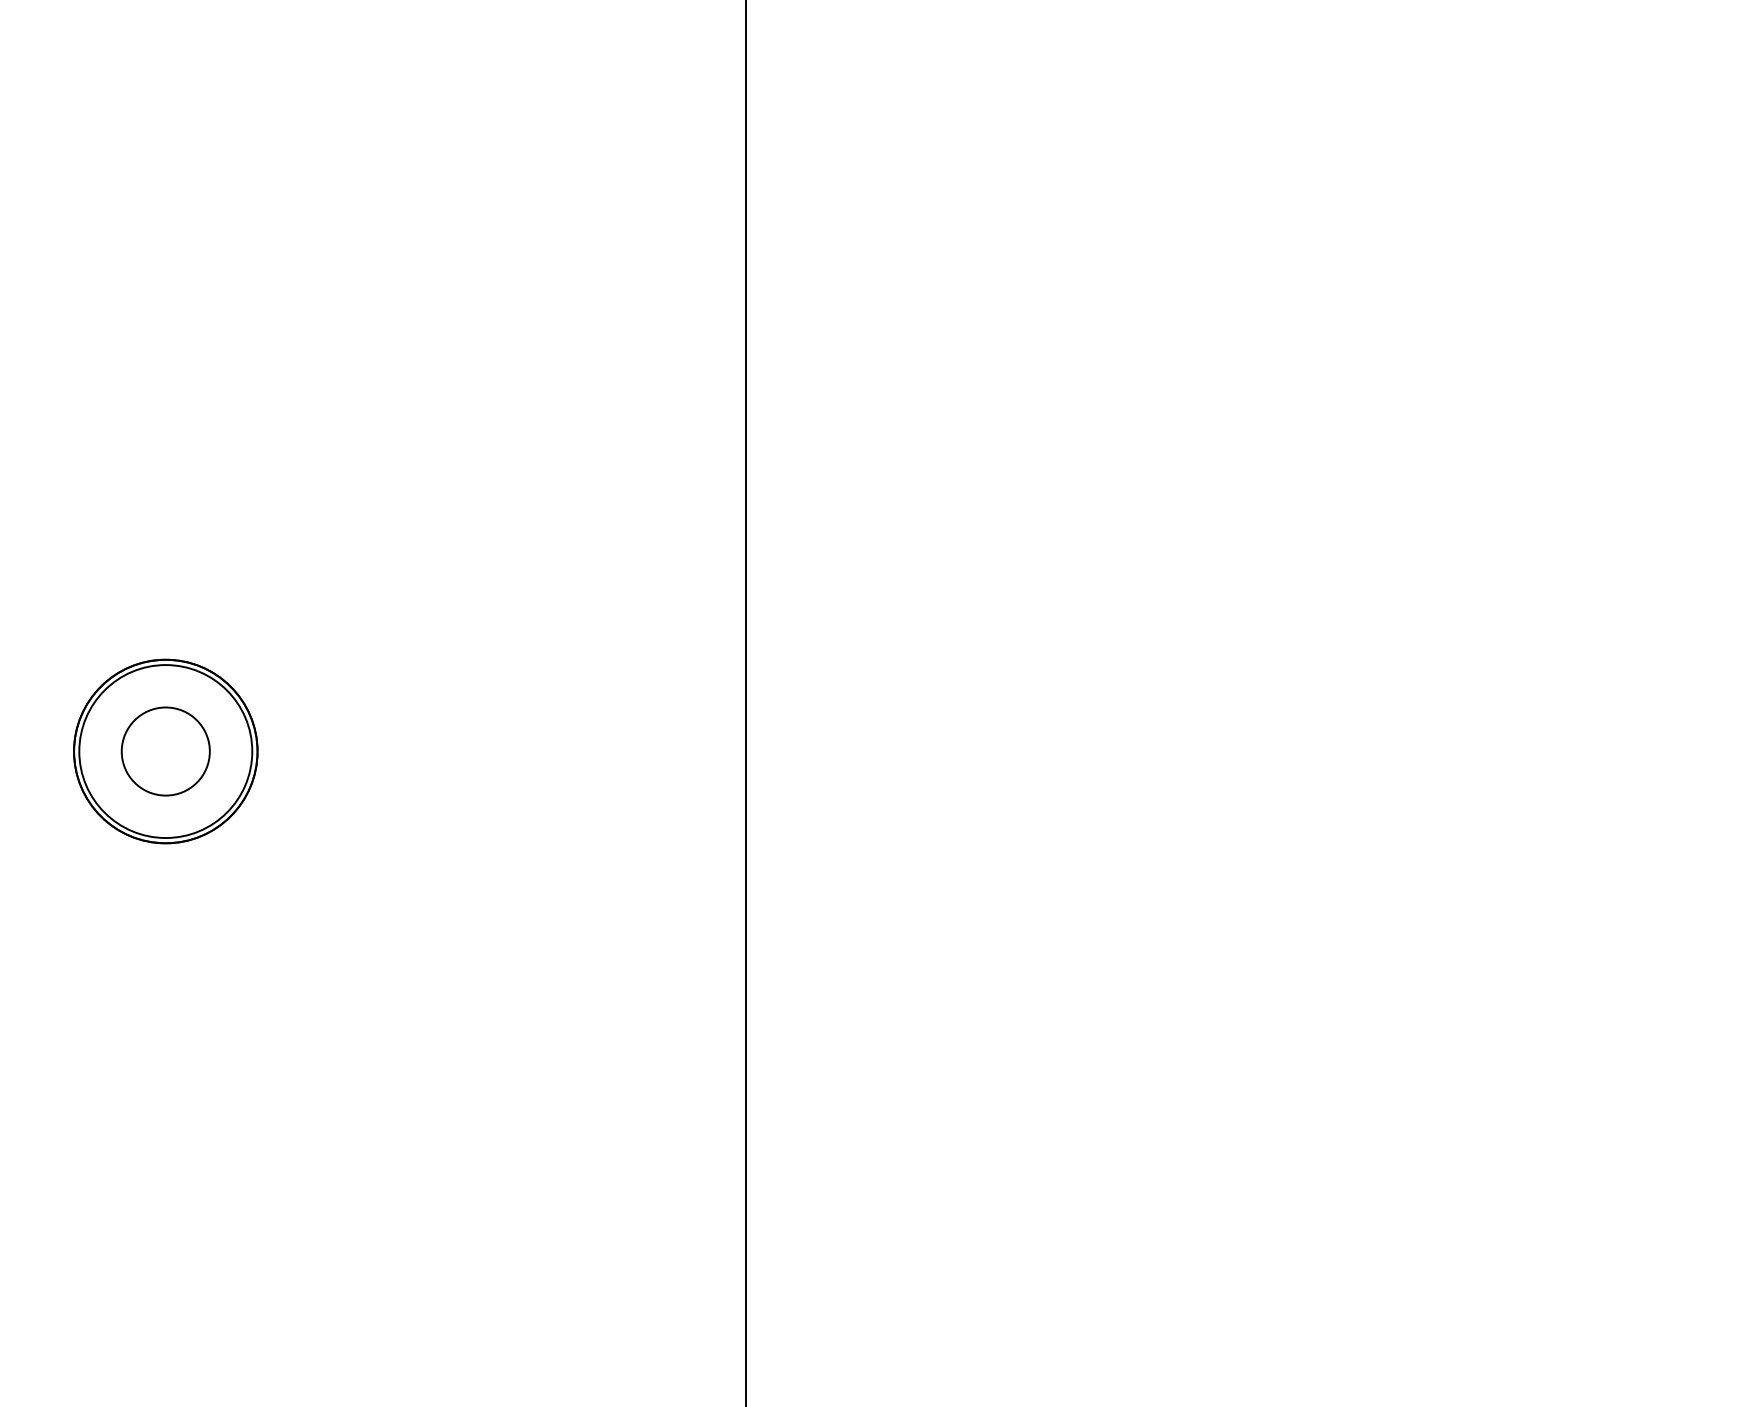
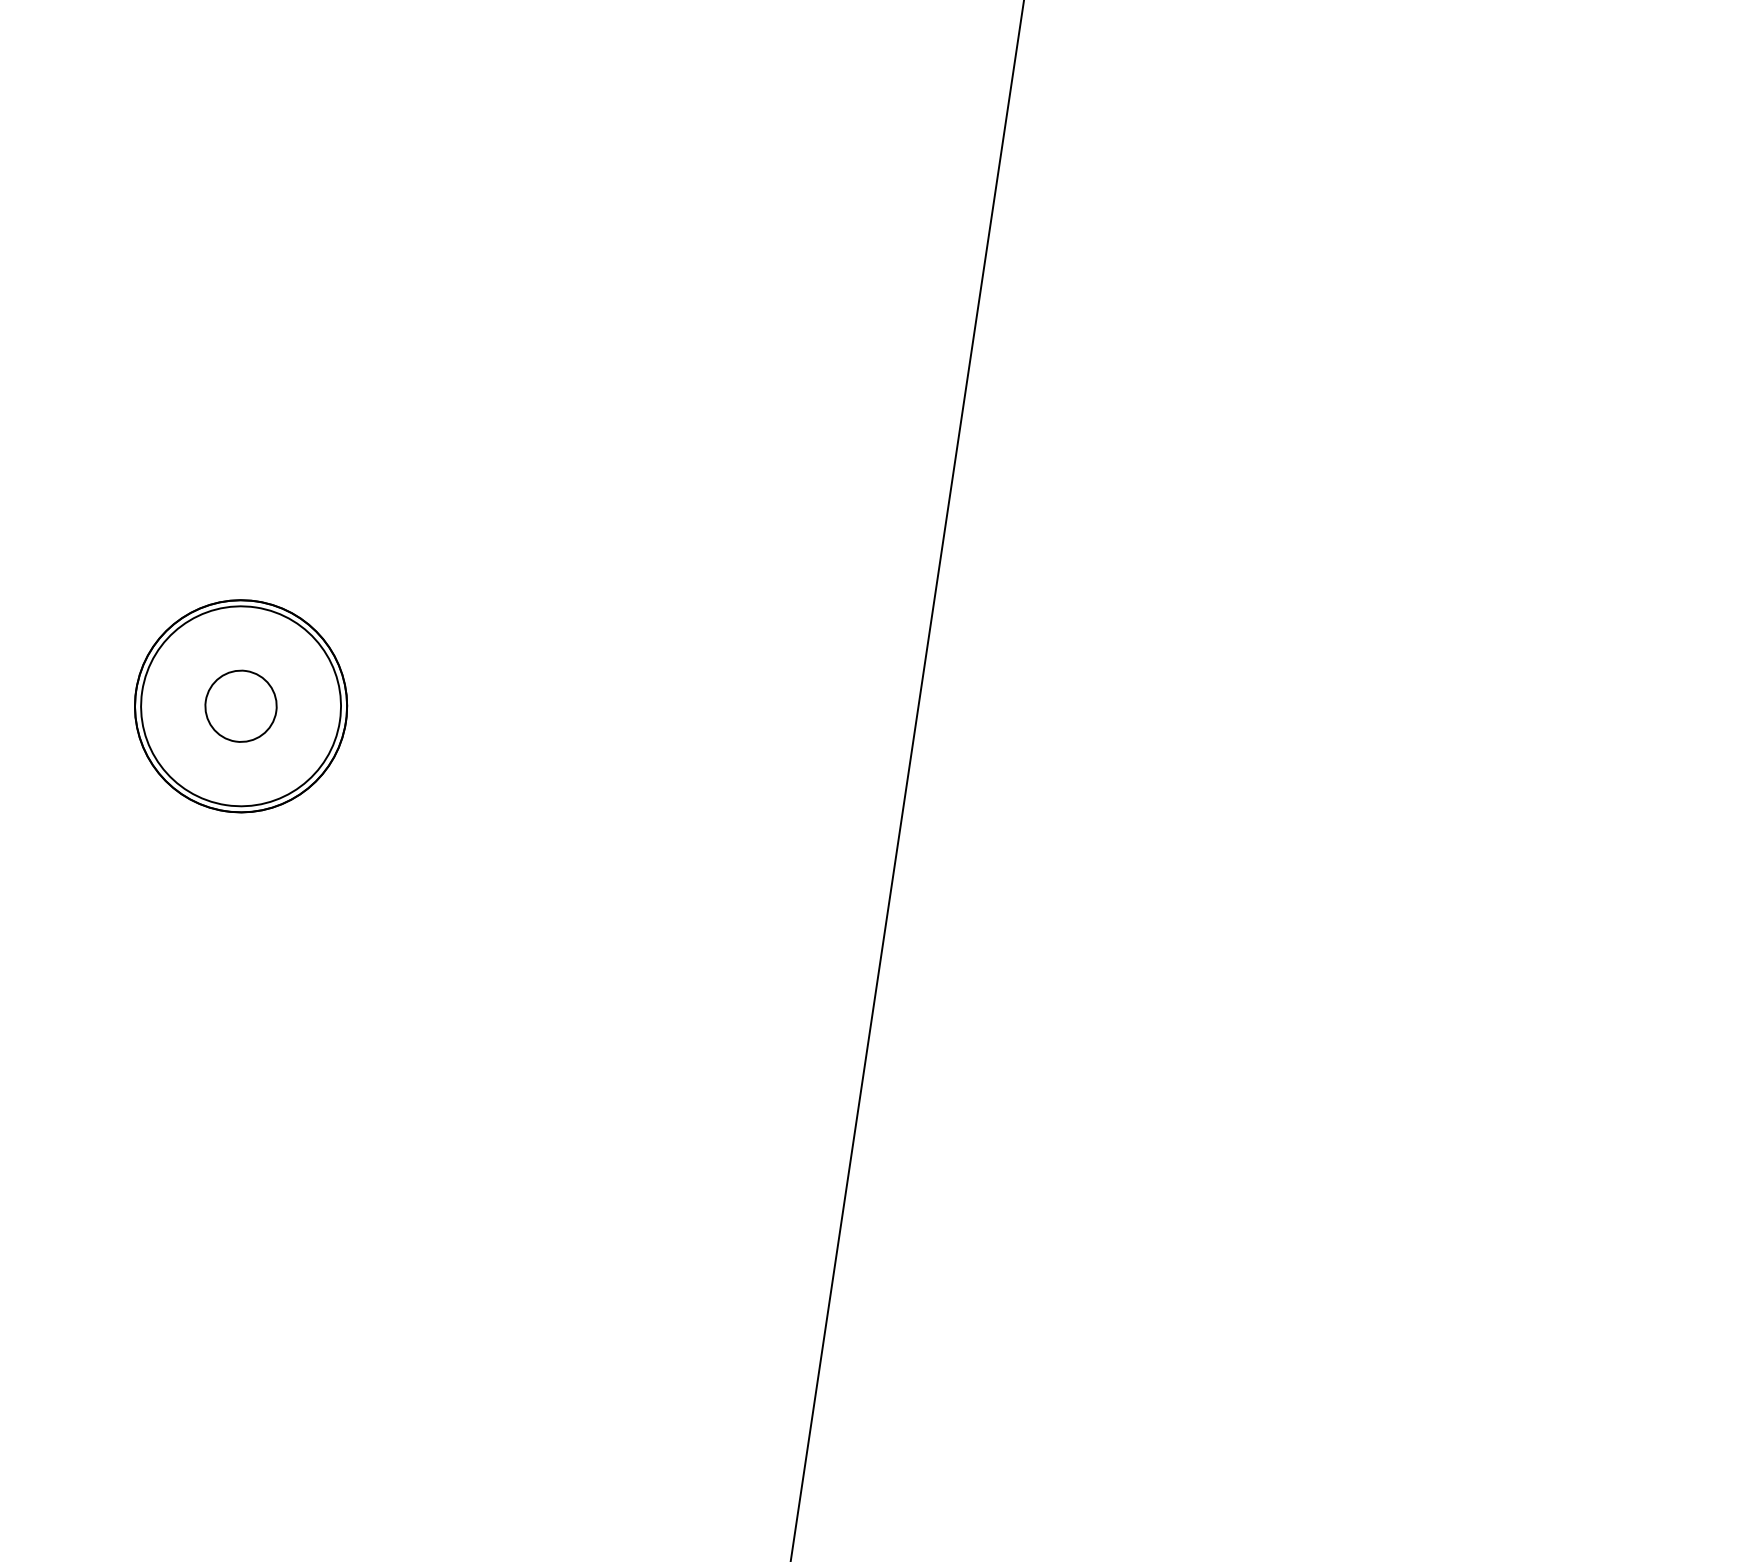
circle: (165, 751) -> (240, 706), size x0.7

